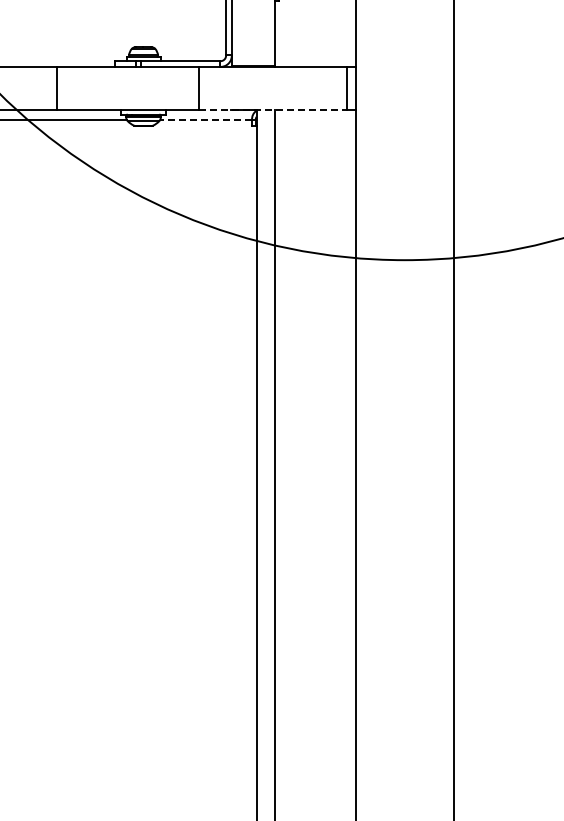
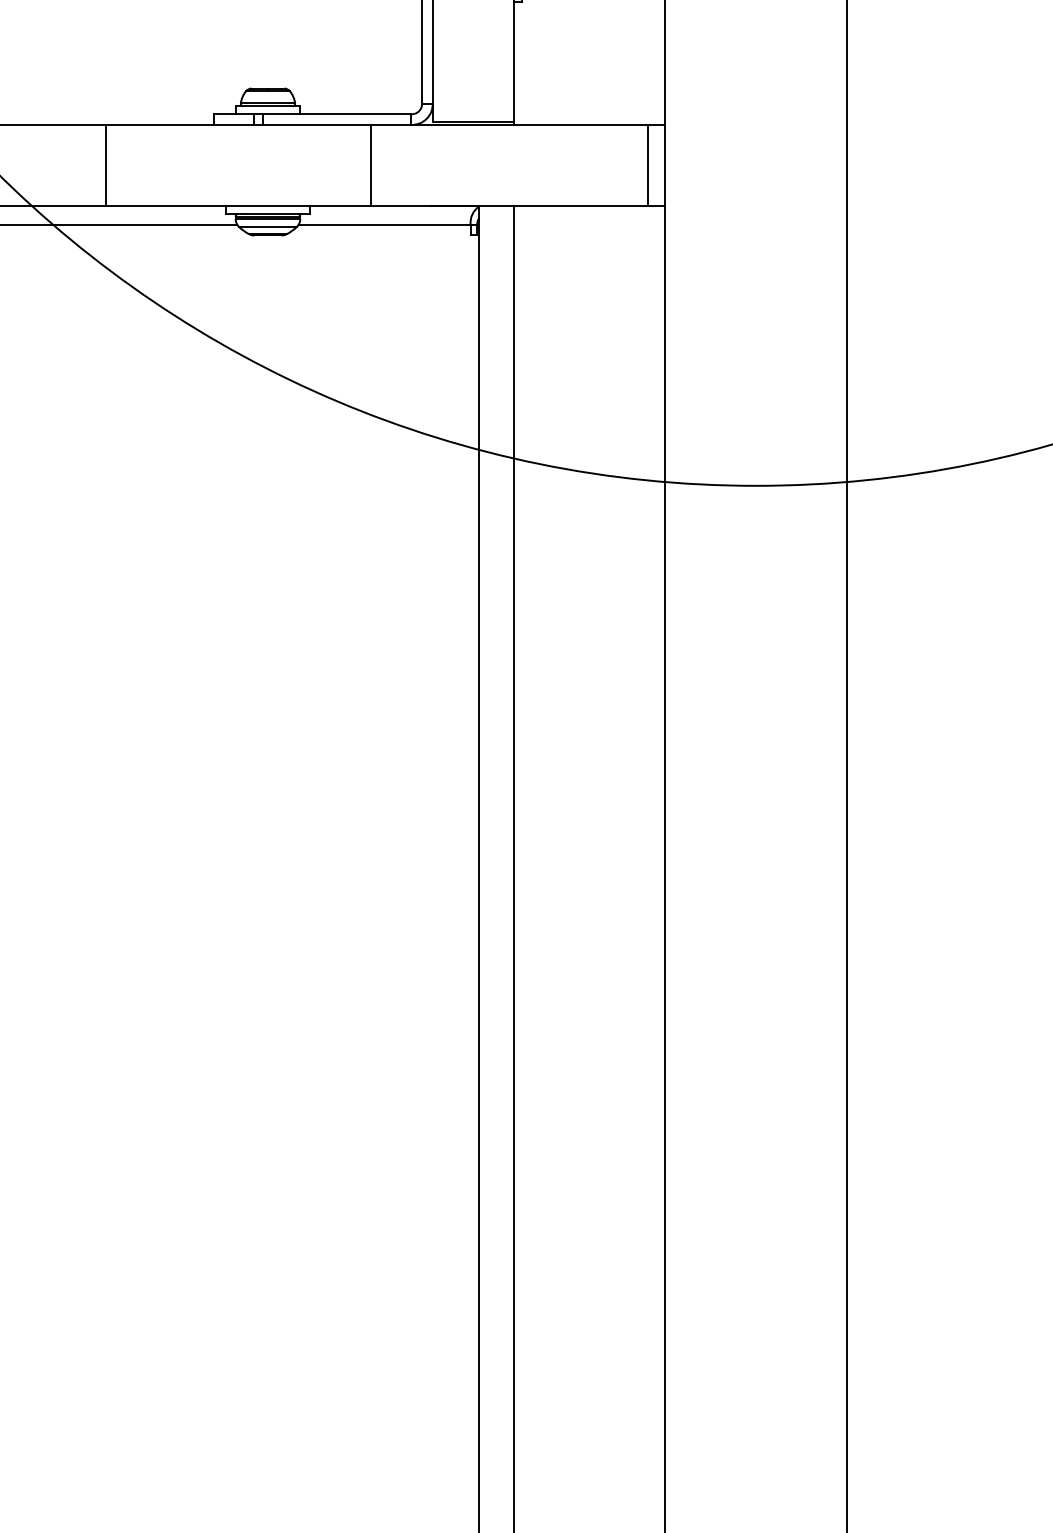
line: (273, 110) -> (510, 206), dashed -> solid
line: (205, 120) -> (383, 225), dashed -> solid

